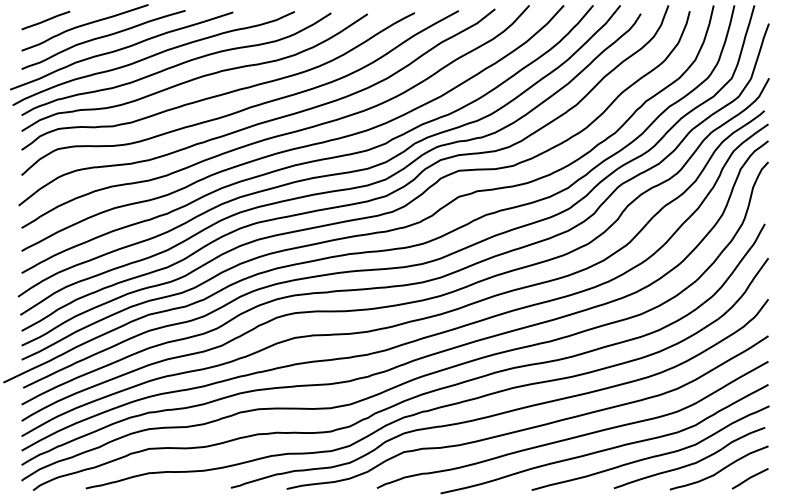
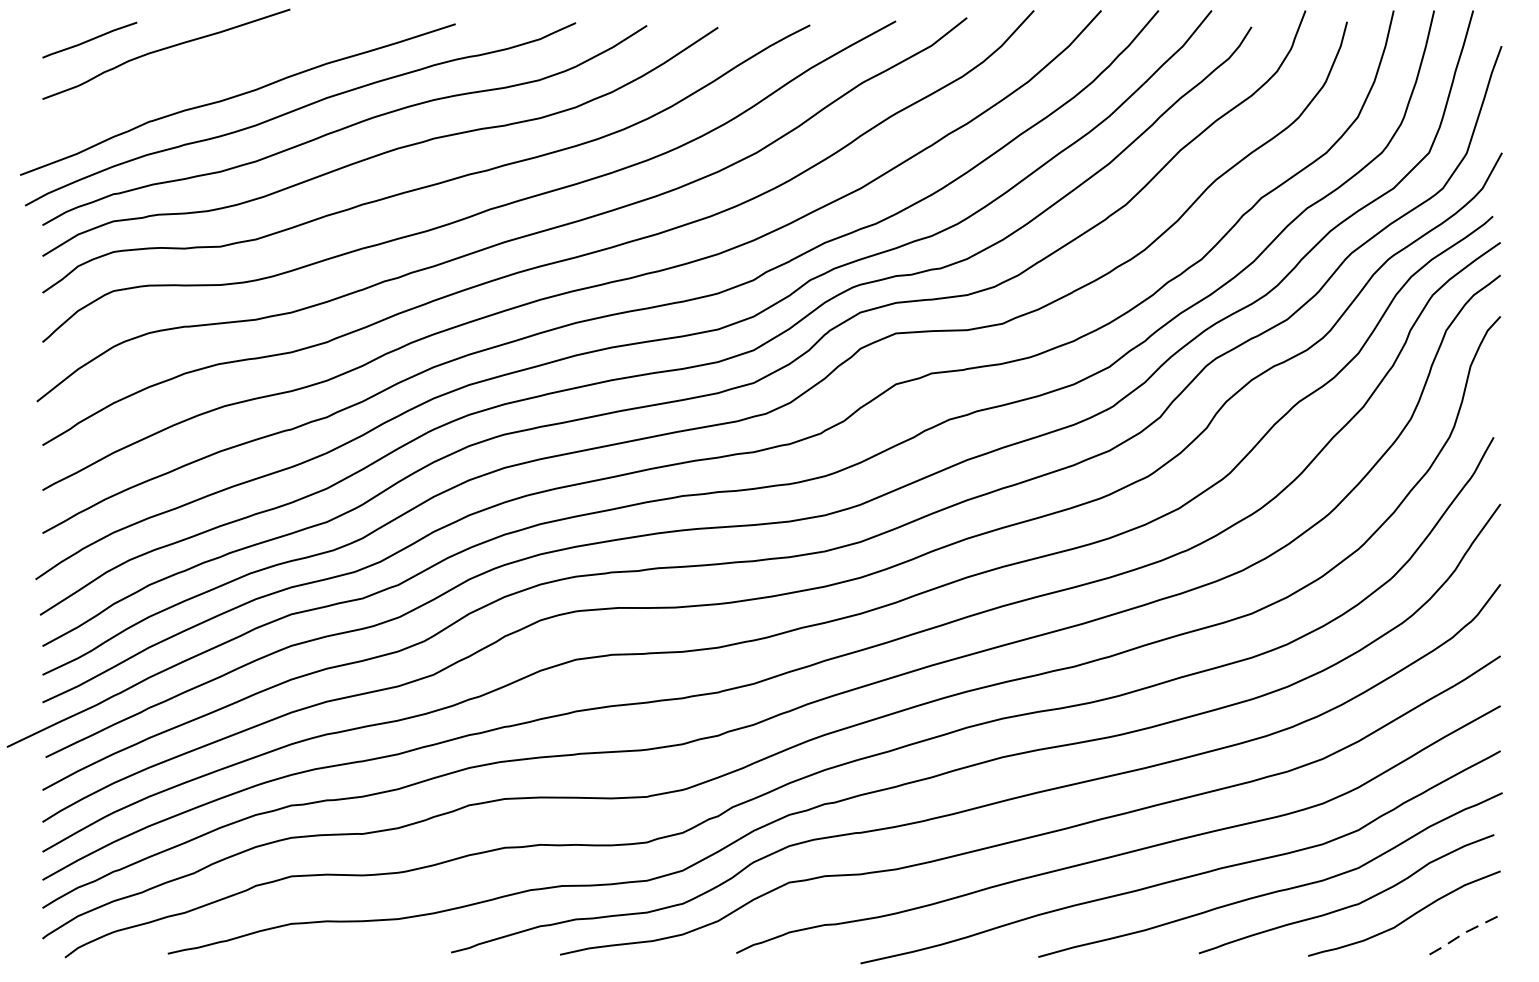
curve: (103, 37) -> (202, 73), removed
line: (749, 478) -> (1463, 934), solid -> dashed

